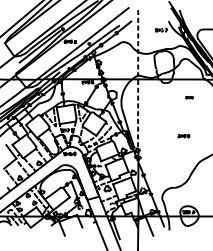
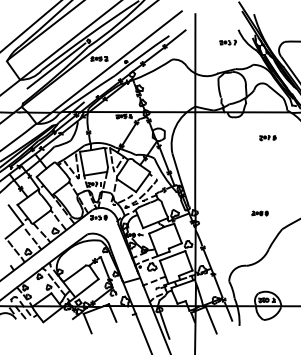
line: (138, 79) -> (195, 112), dashed -> solid
part: (189, 97) -> (267, 138), size x1.67
part: (183, 136) -> (259, 213), moved

